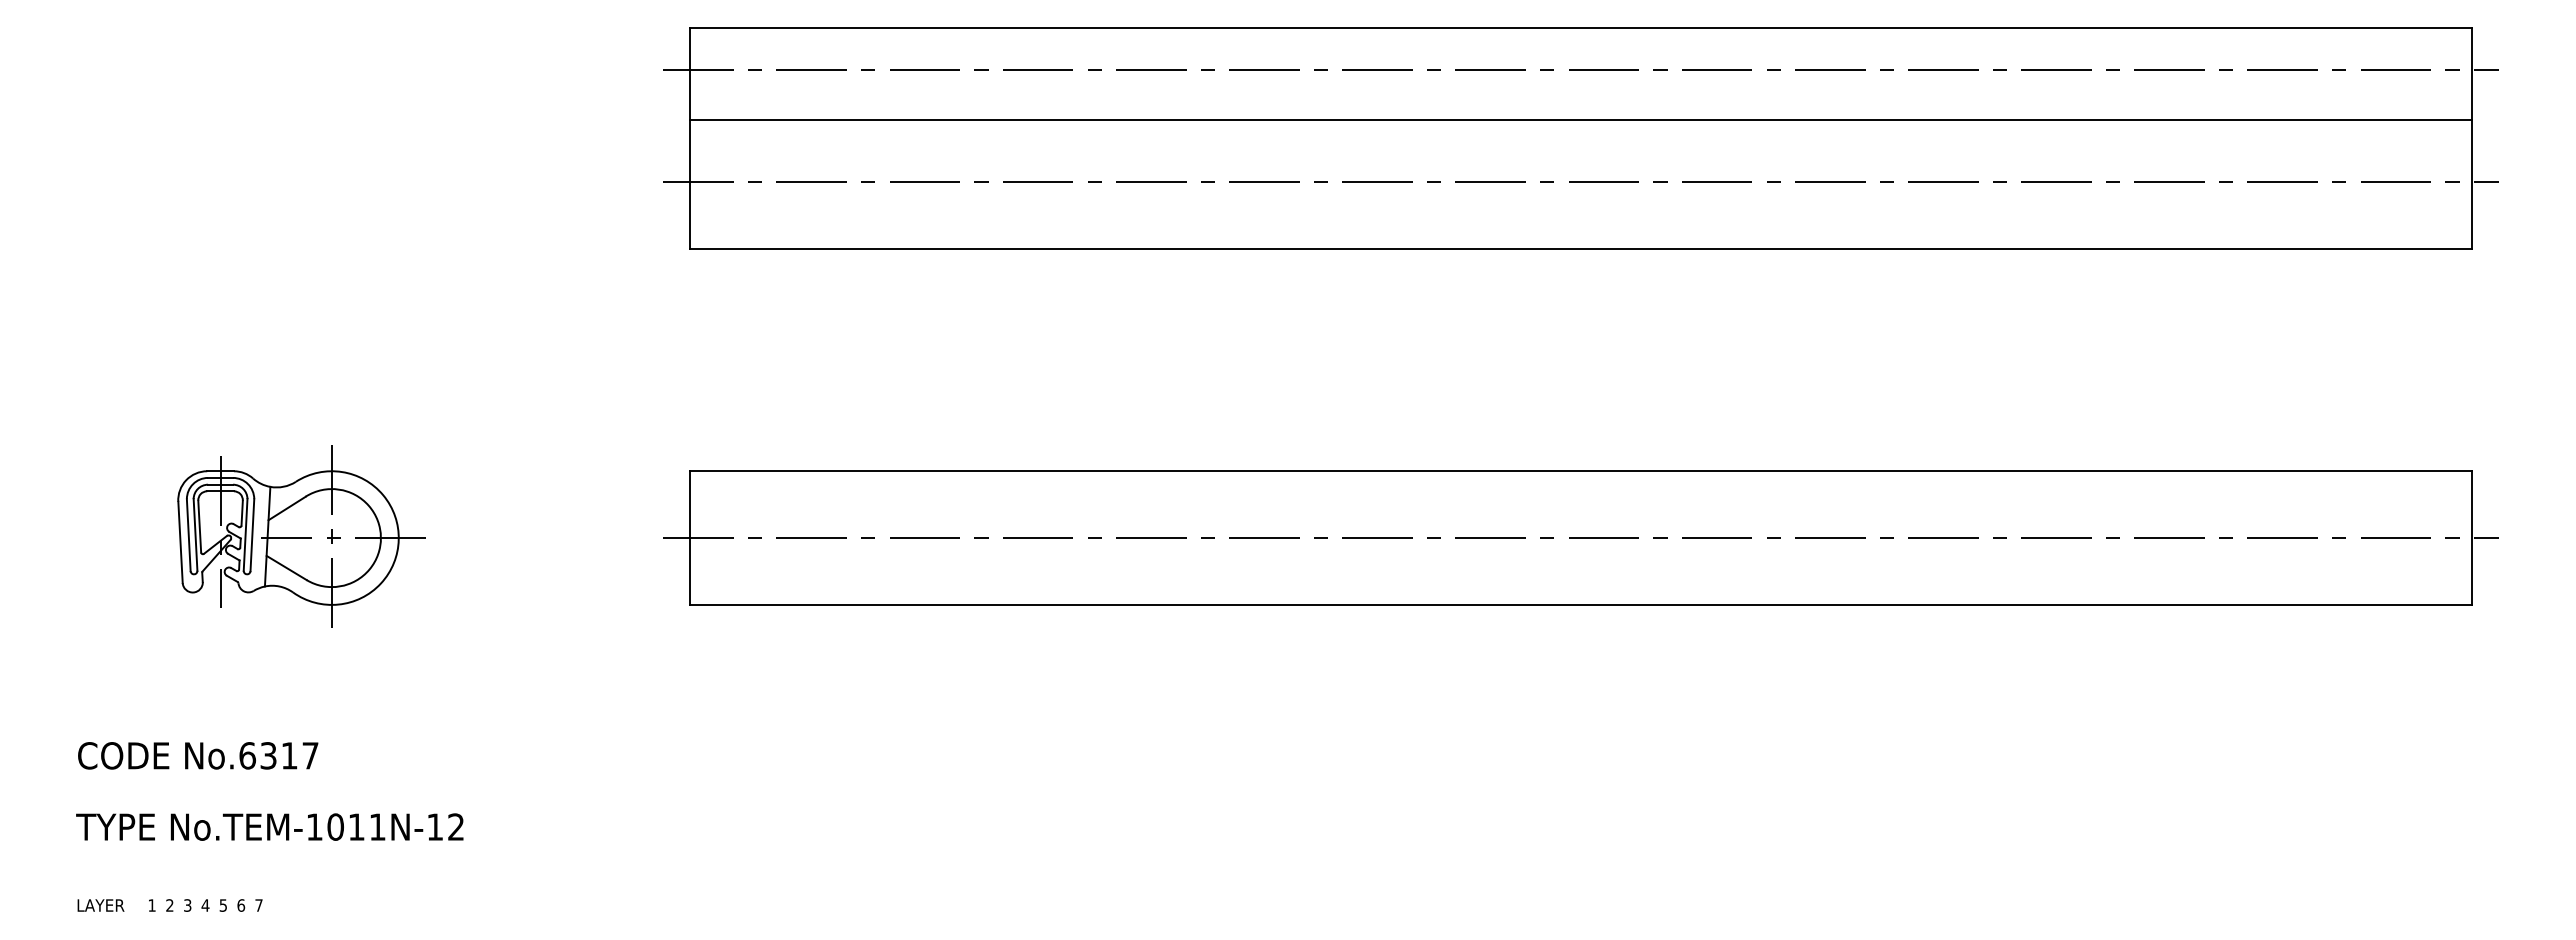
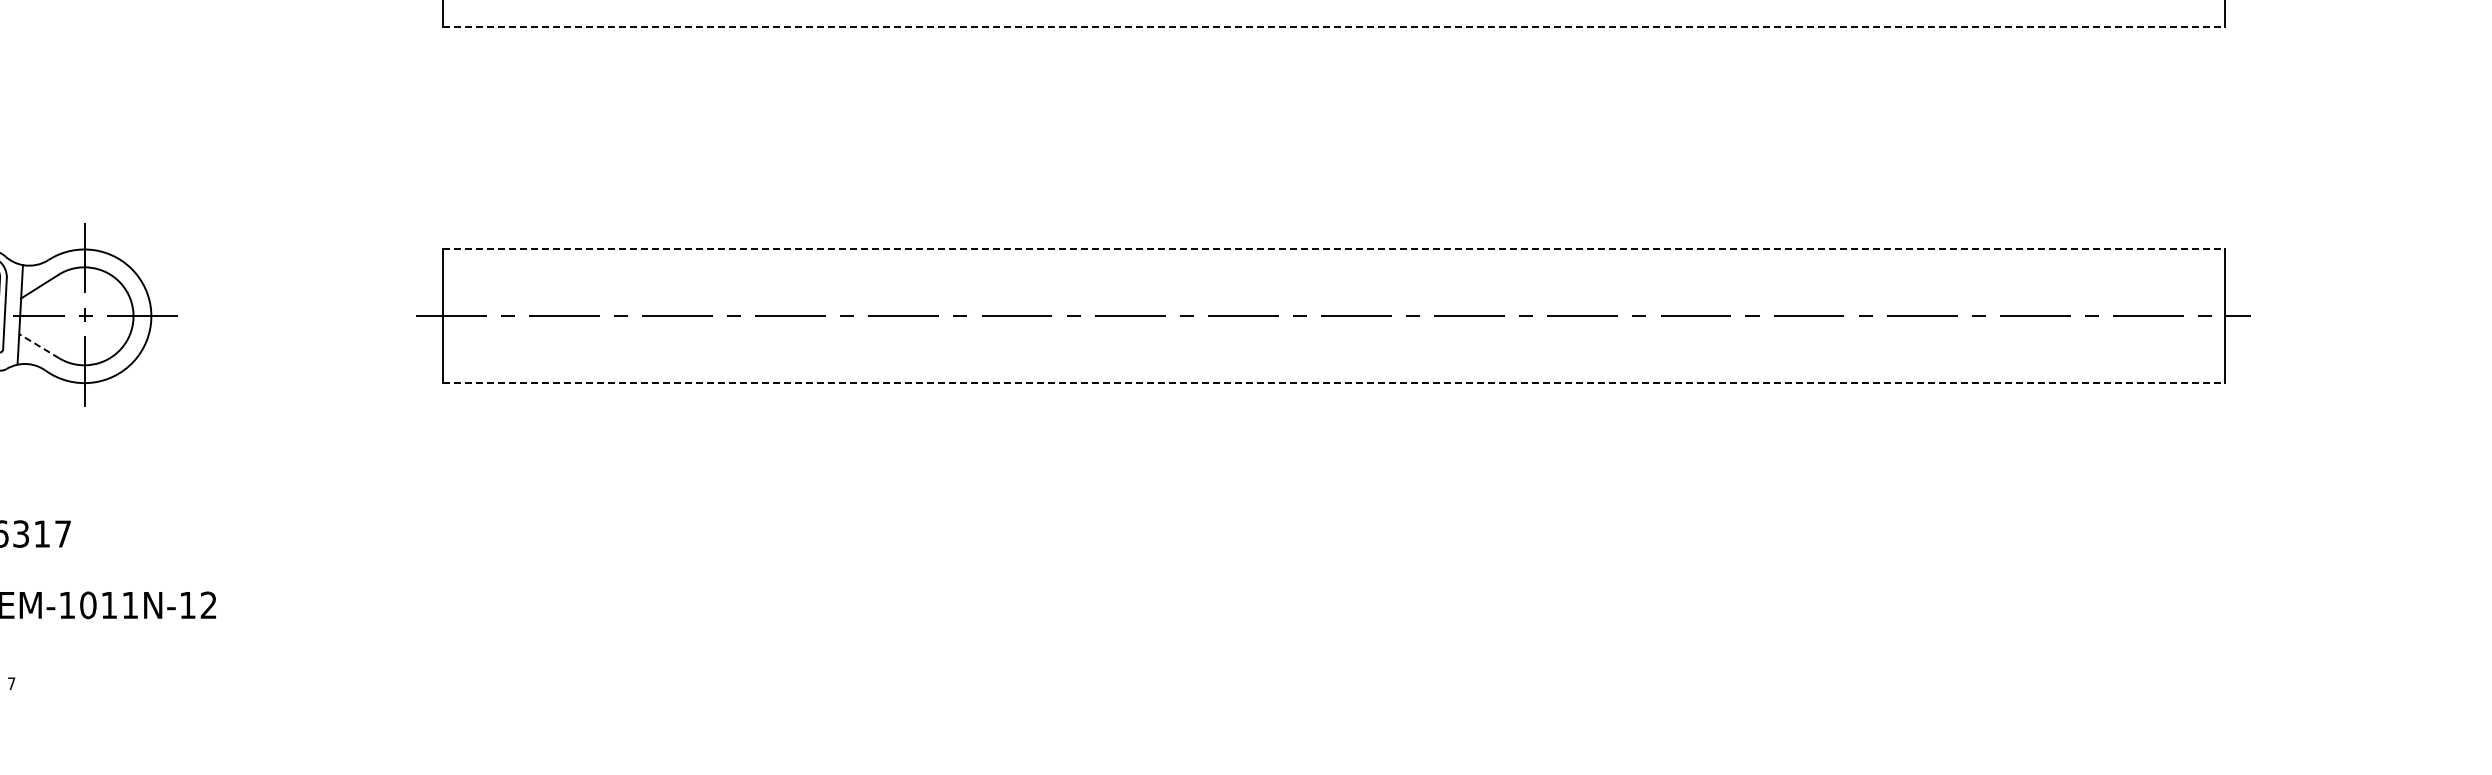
line: (1581, 248) -> (1334, 26), solid -> dashed
line: (1581, 471) -> (1334, 249), solid -> dashed
line: (286, 567) -> (39, 345), solid -> dashed
line: (1581, 604) -> (1334, 382), solid -> dashed

